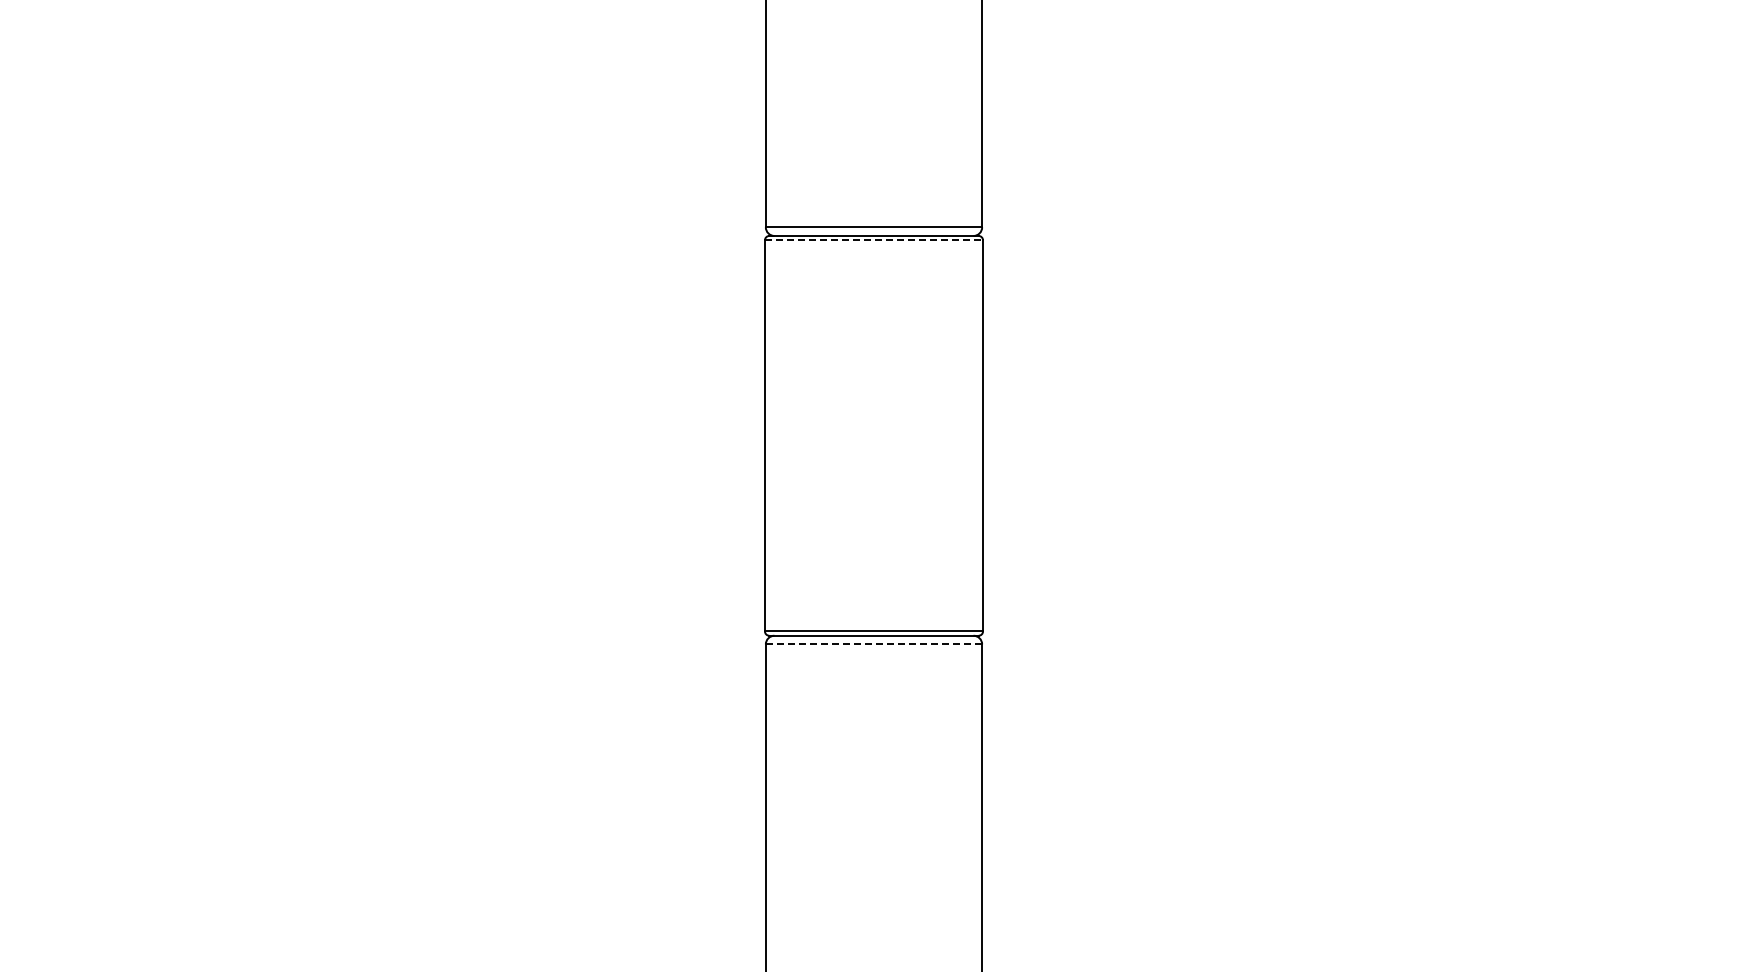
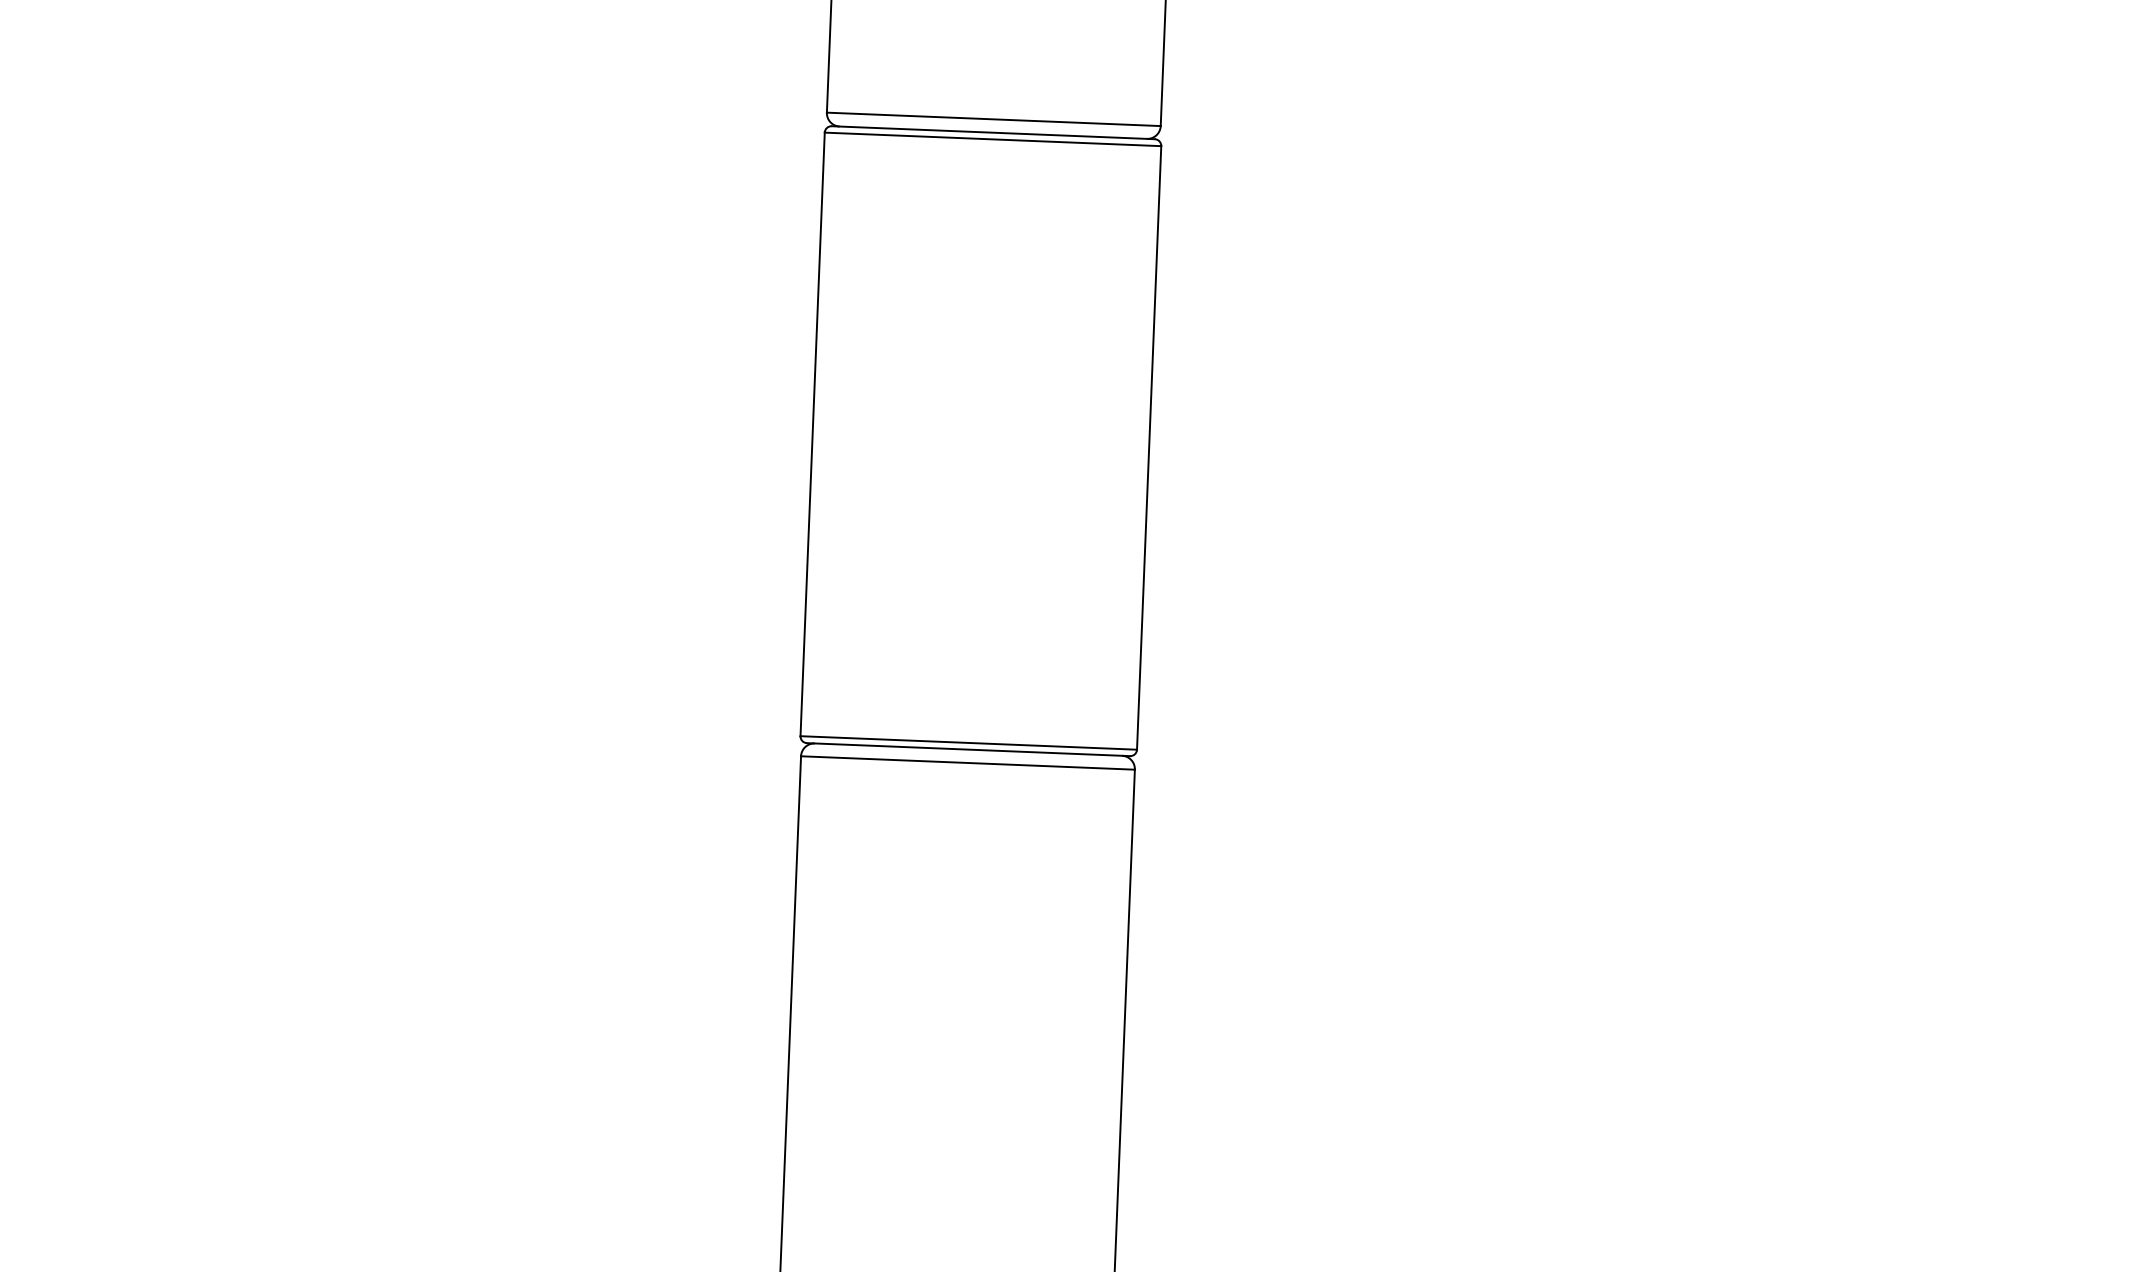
line: (874, 240) -> (993, 139), dashed -> solid
line: (874, 644) -> (968, 763), dashed -> solid

